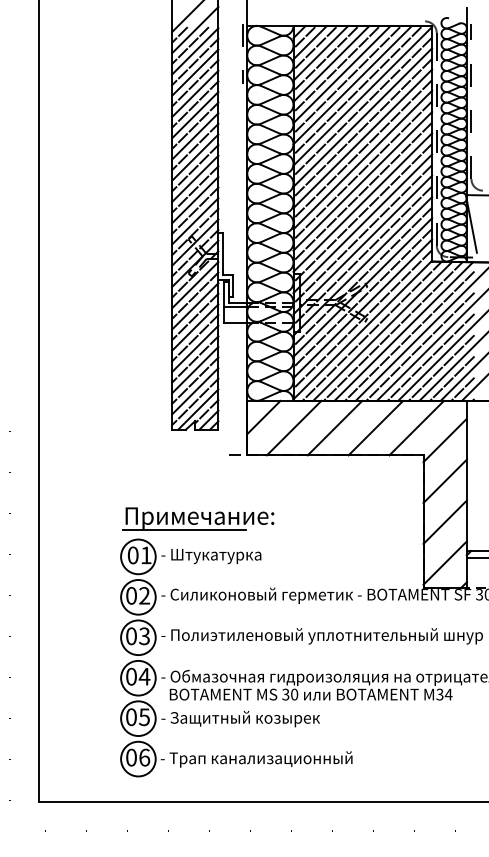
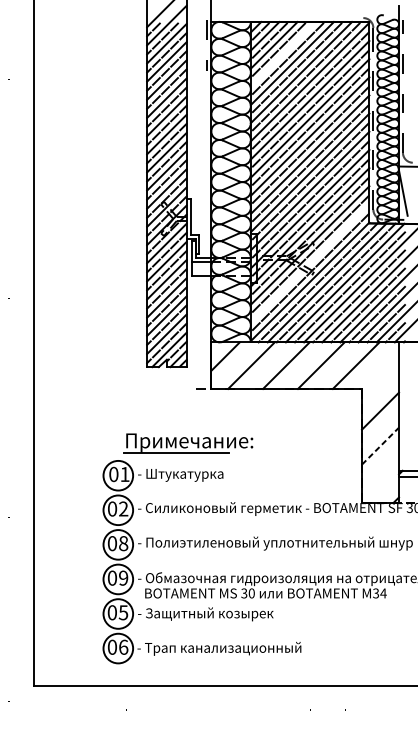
line: (331, 63) -> (283, 54), removed
line: (362, 308) -> (309, 263), removed
line: (444, 440) -> (379, 376), removed
part: (198, 518) -> (188, 442), moved
line: (445, 522) -> (380, 446), solid -> dashed
line: (444, 562) -> (379, 480), removed
text: (144, 635) -> (123, 542), 03 -> 08
text: (144, 676) -> (123, 577), 04 -> 09

